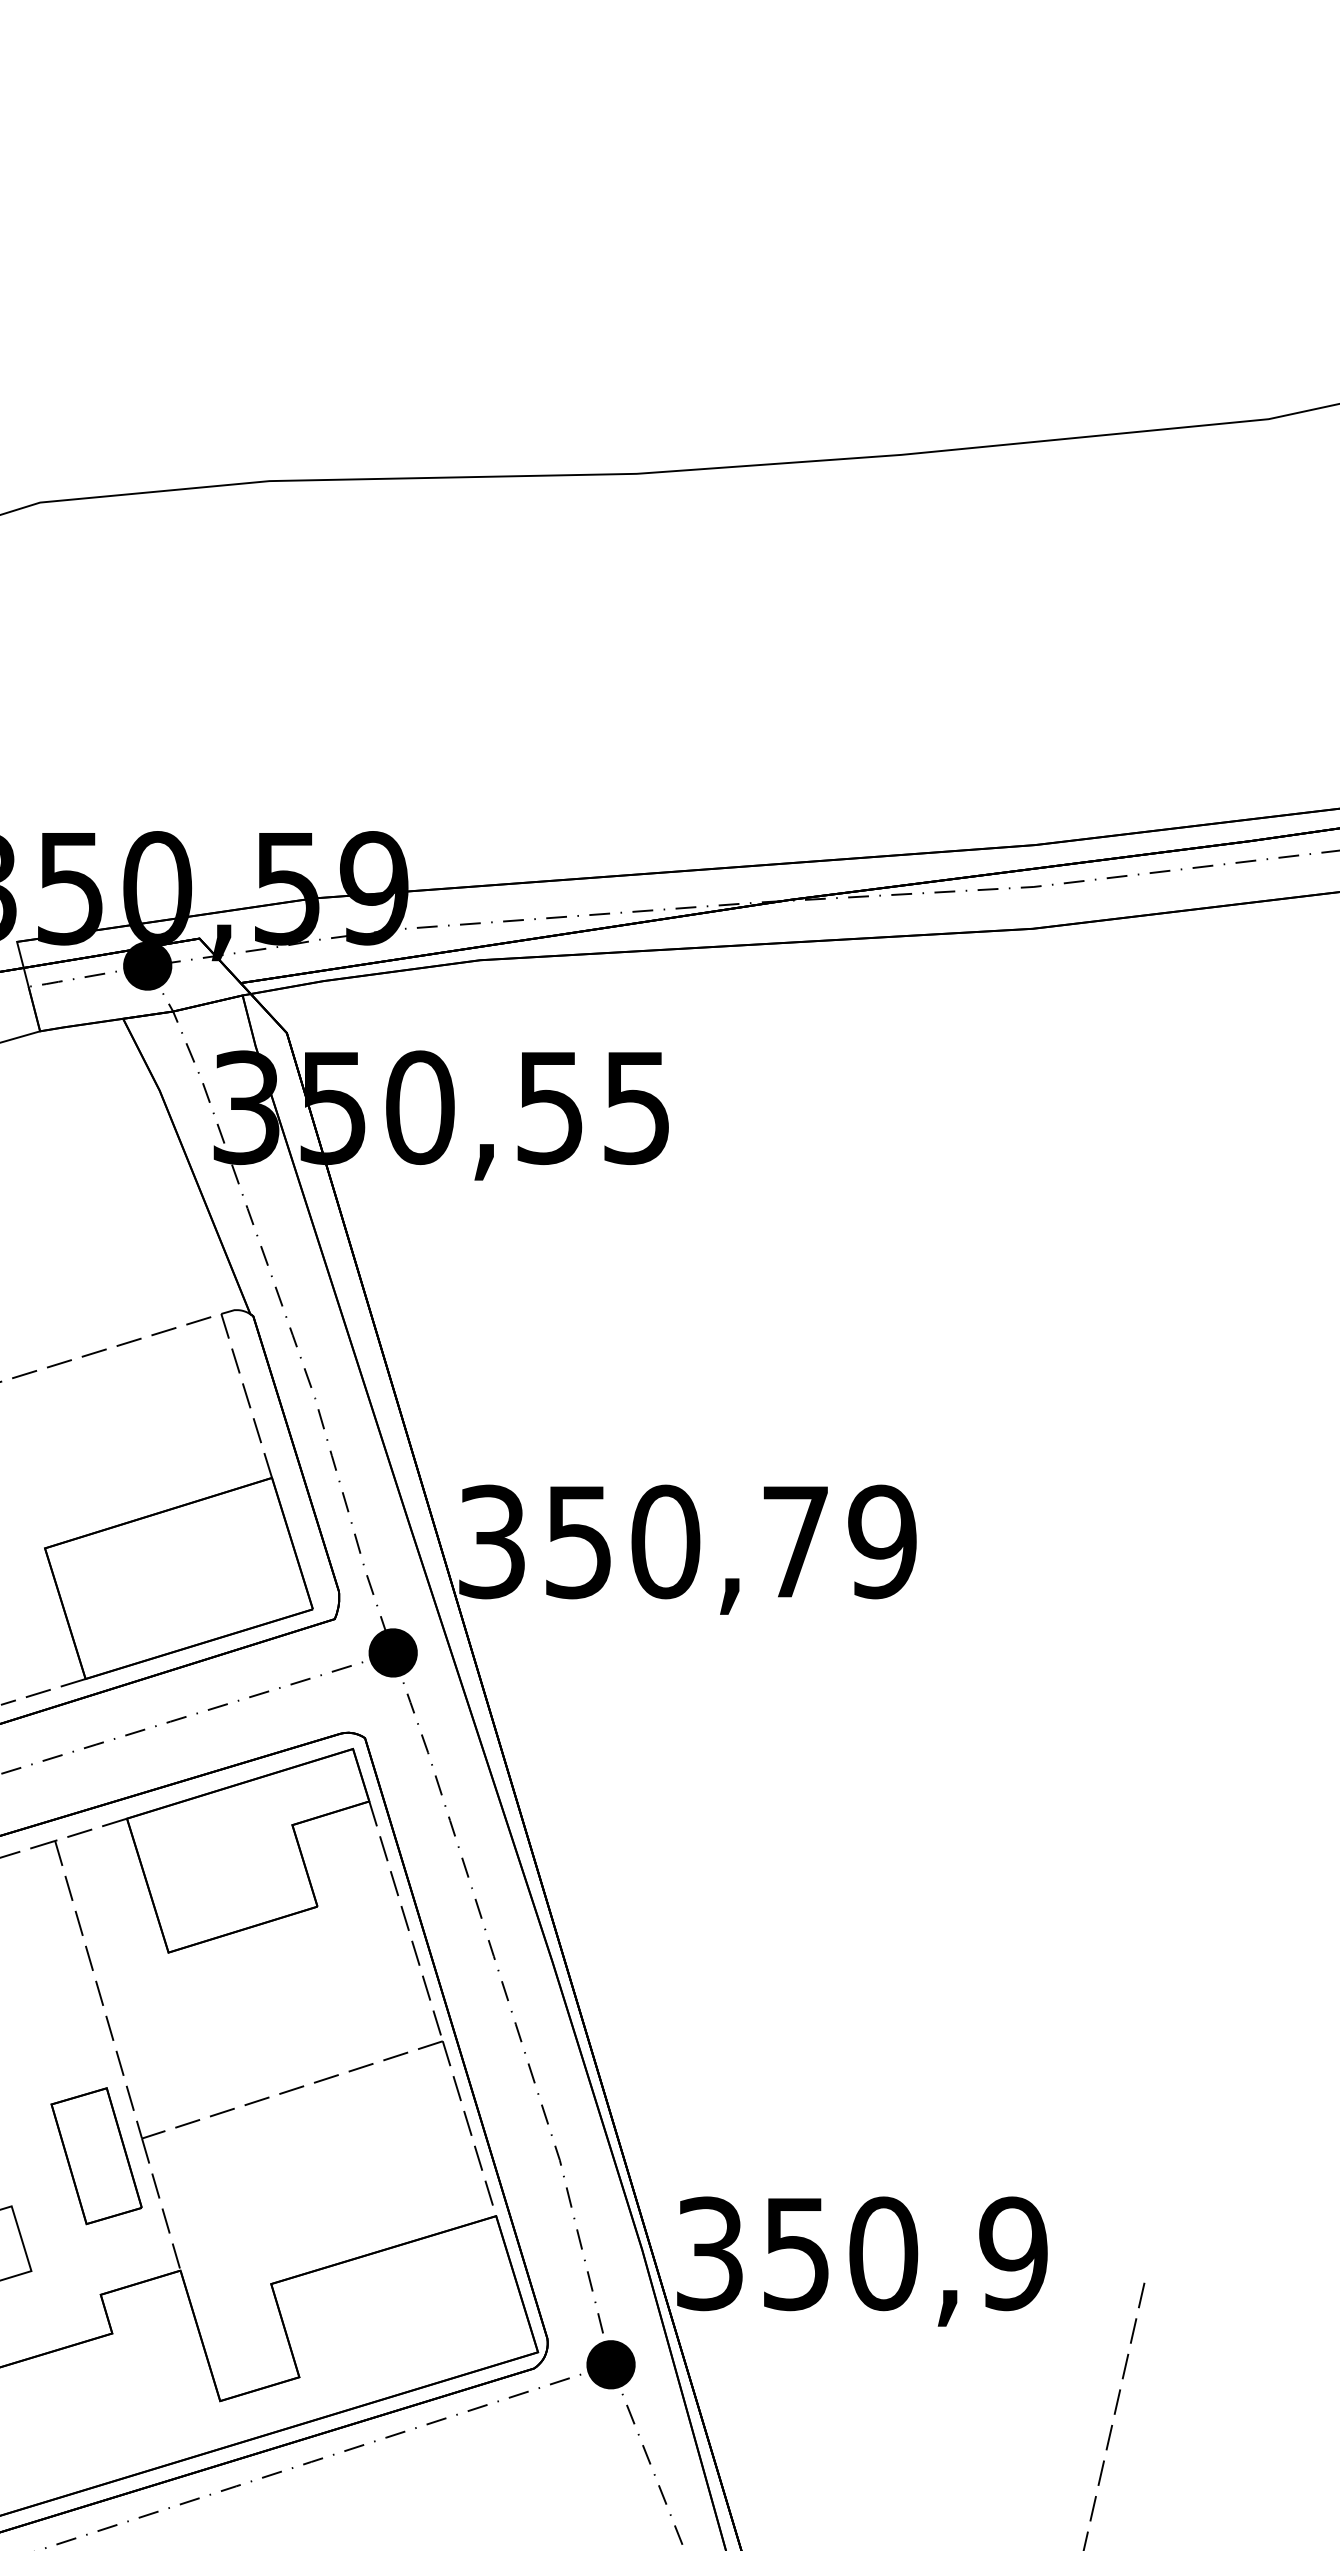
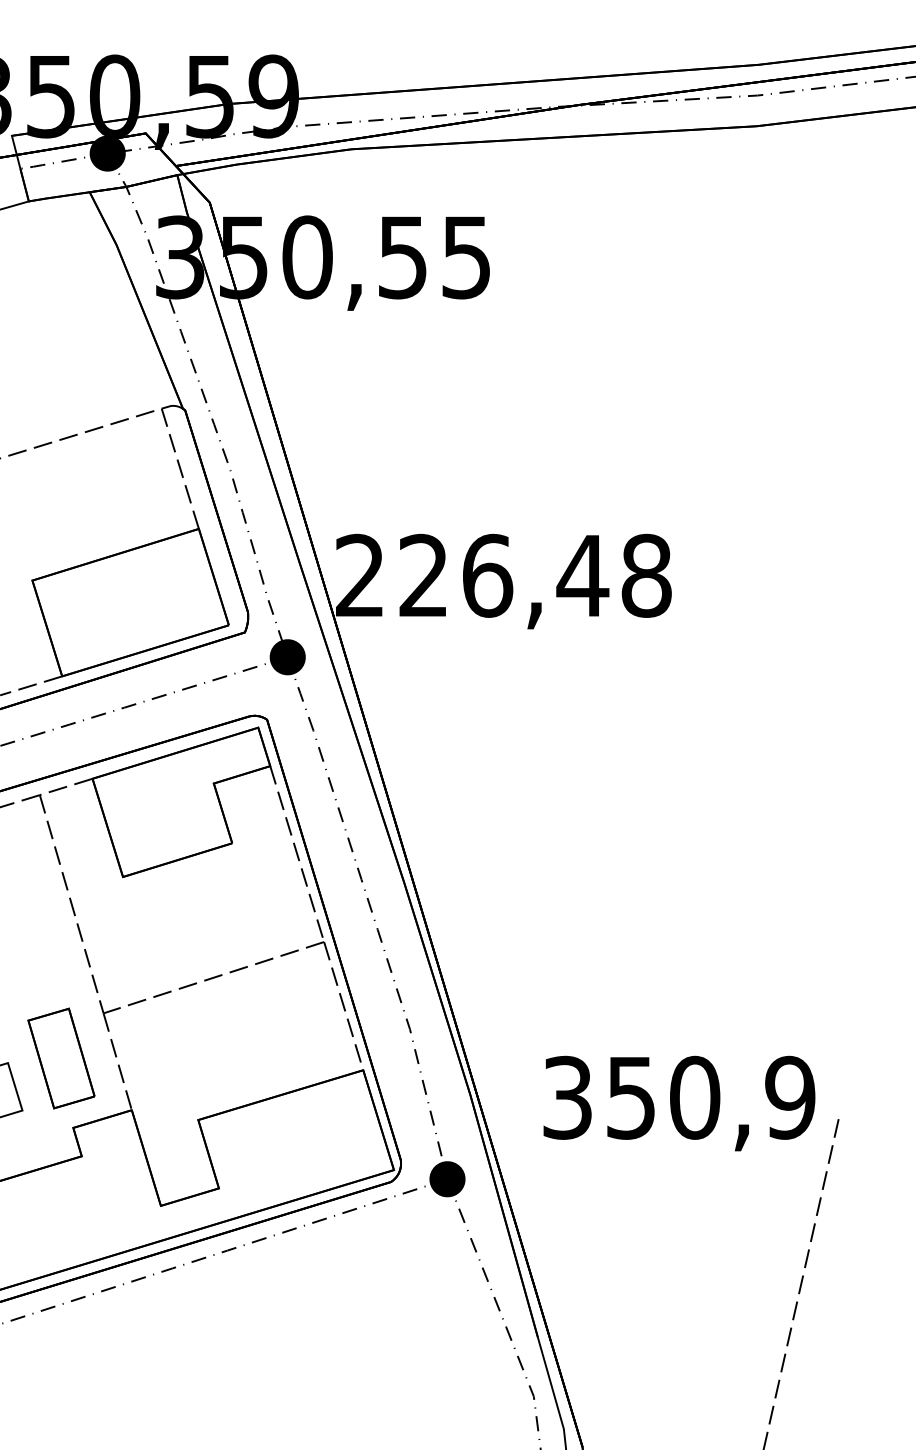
text: (687, 1541) -> (503, 575), 350,79 -> 226,48
part: (96, 2156) -> (61, 1058), moved
text: (862, 2261) -> (679, 1103), moved

